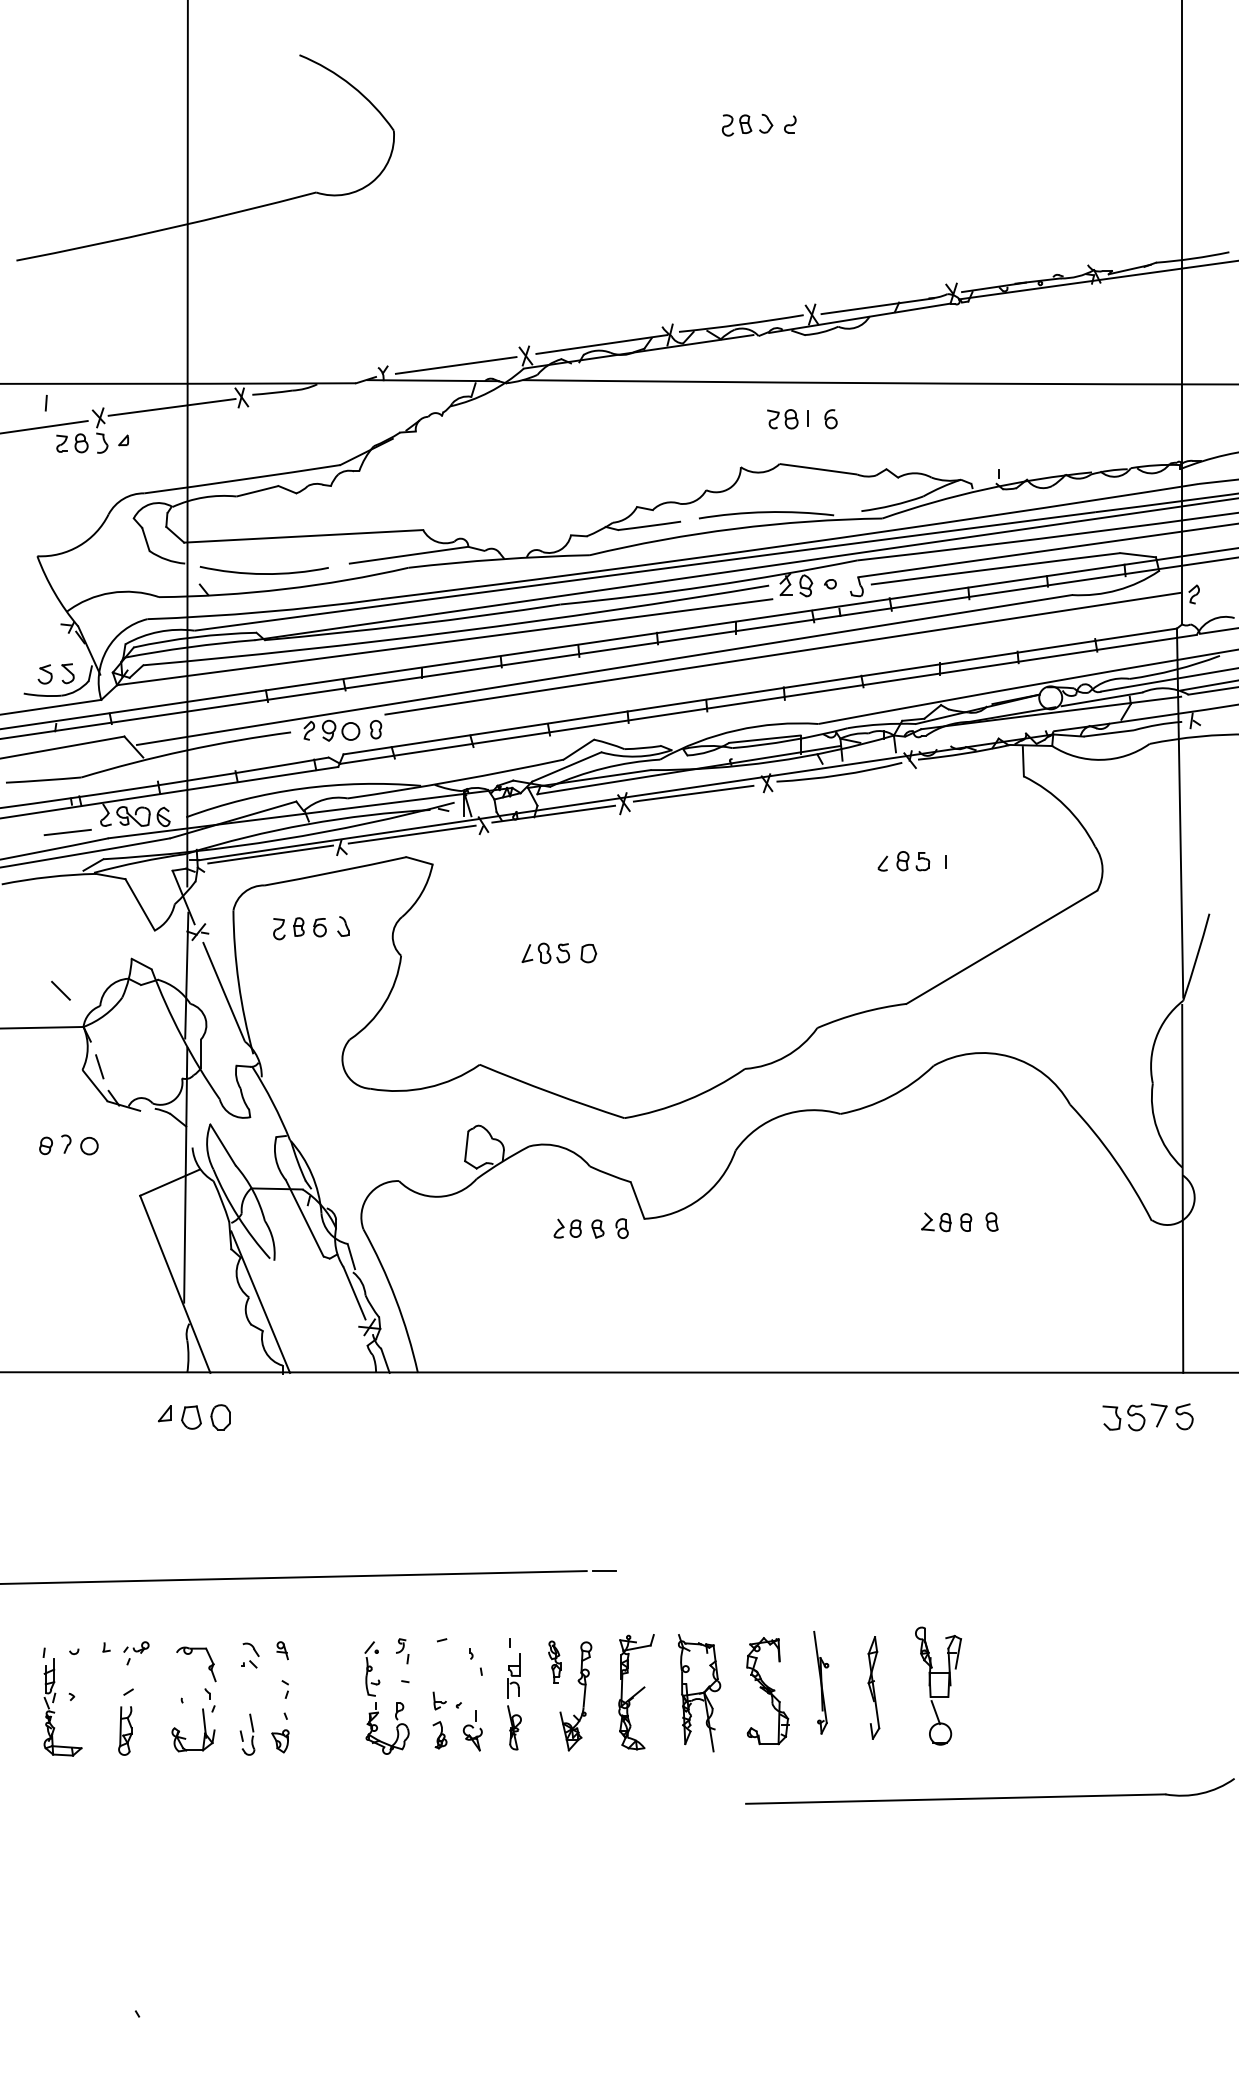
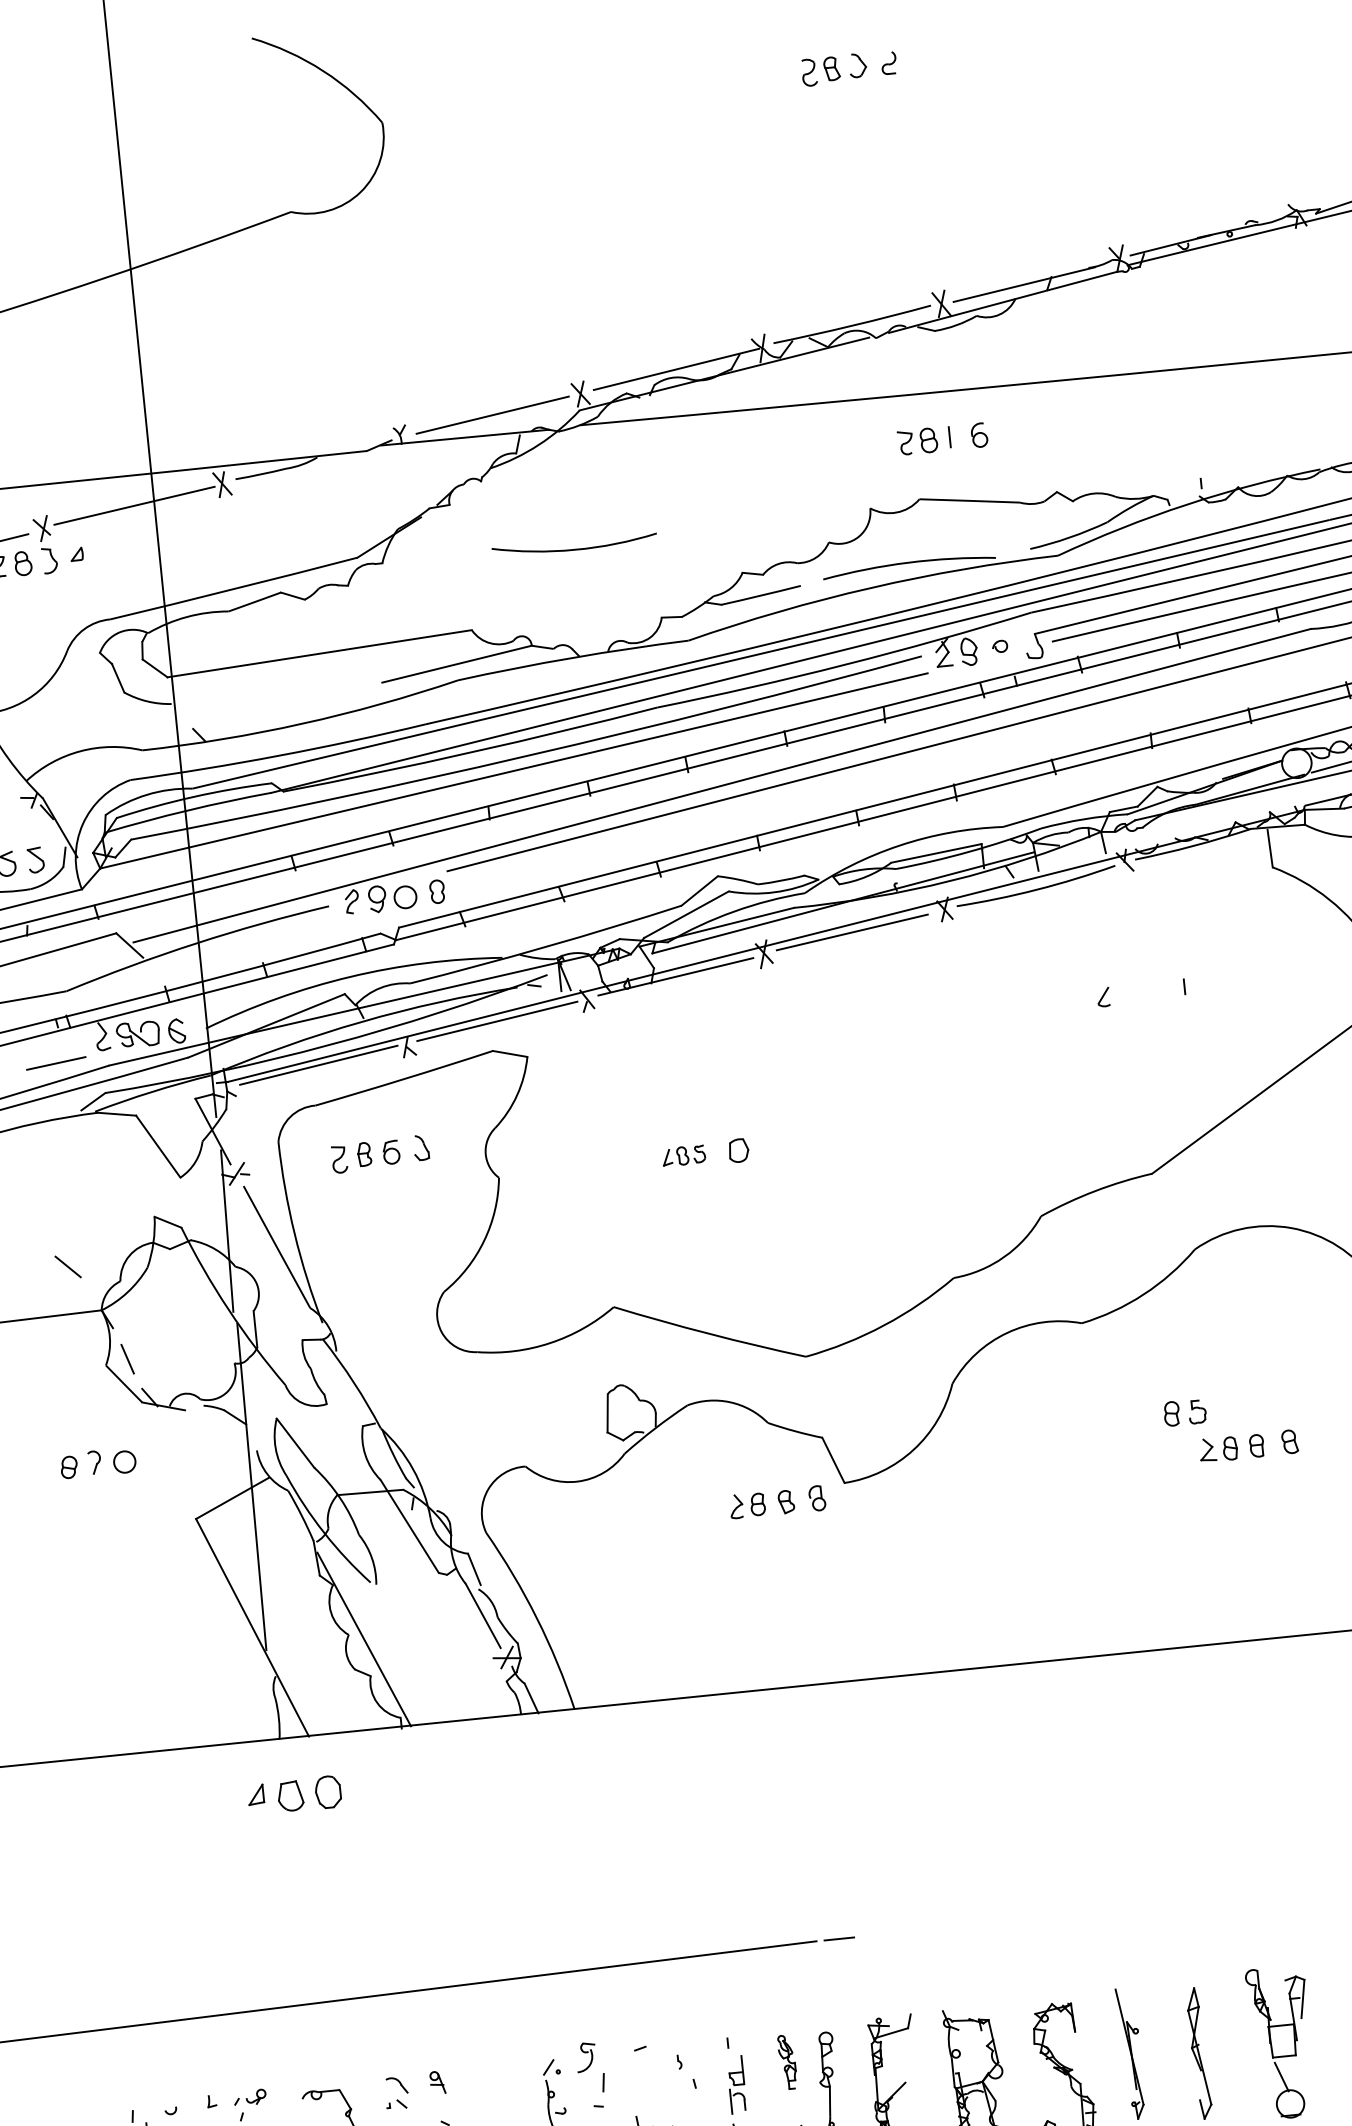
arc: (263, 573) -> (573, 549), moved
part: (913, 861) -> (1185, 1412), moved
part: (545, 952) -> (683, 1154), size x0.7
part: (402, 1651) -> (591, 2068), size x1.6

